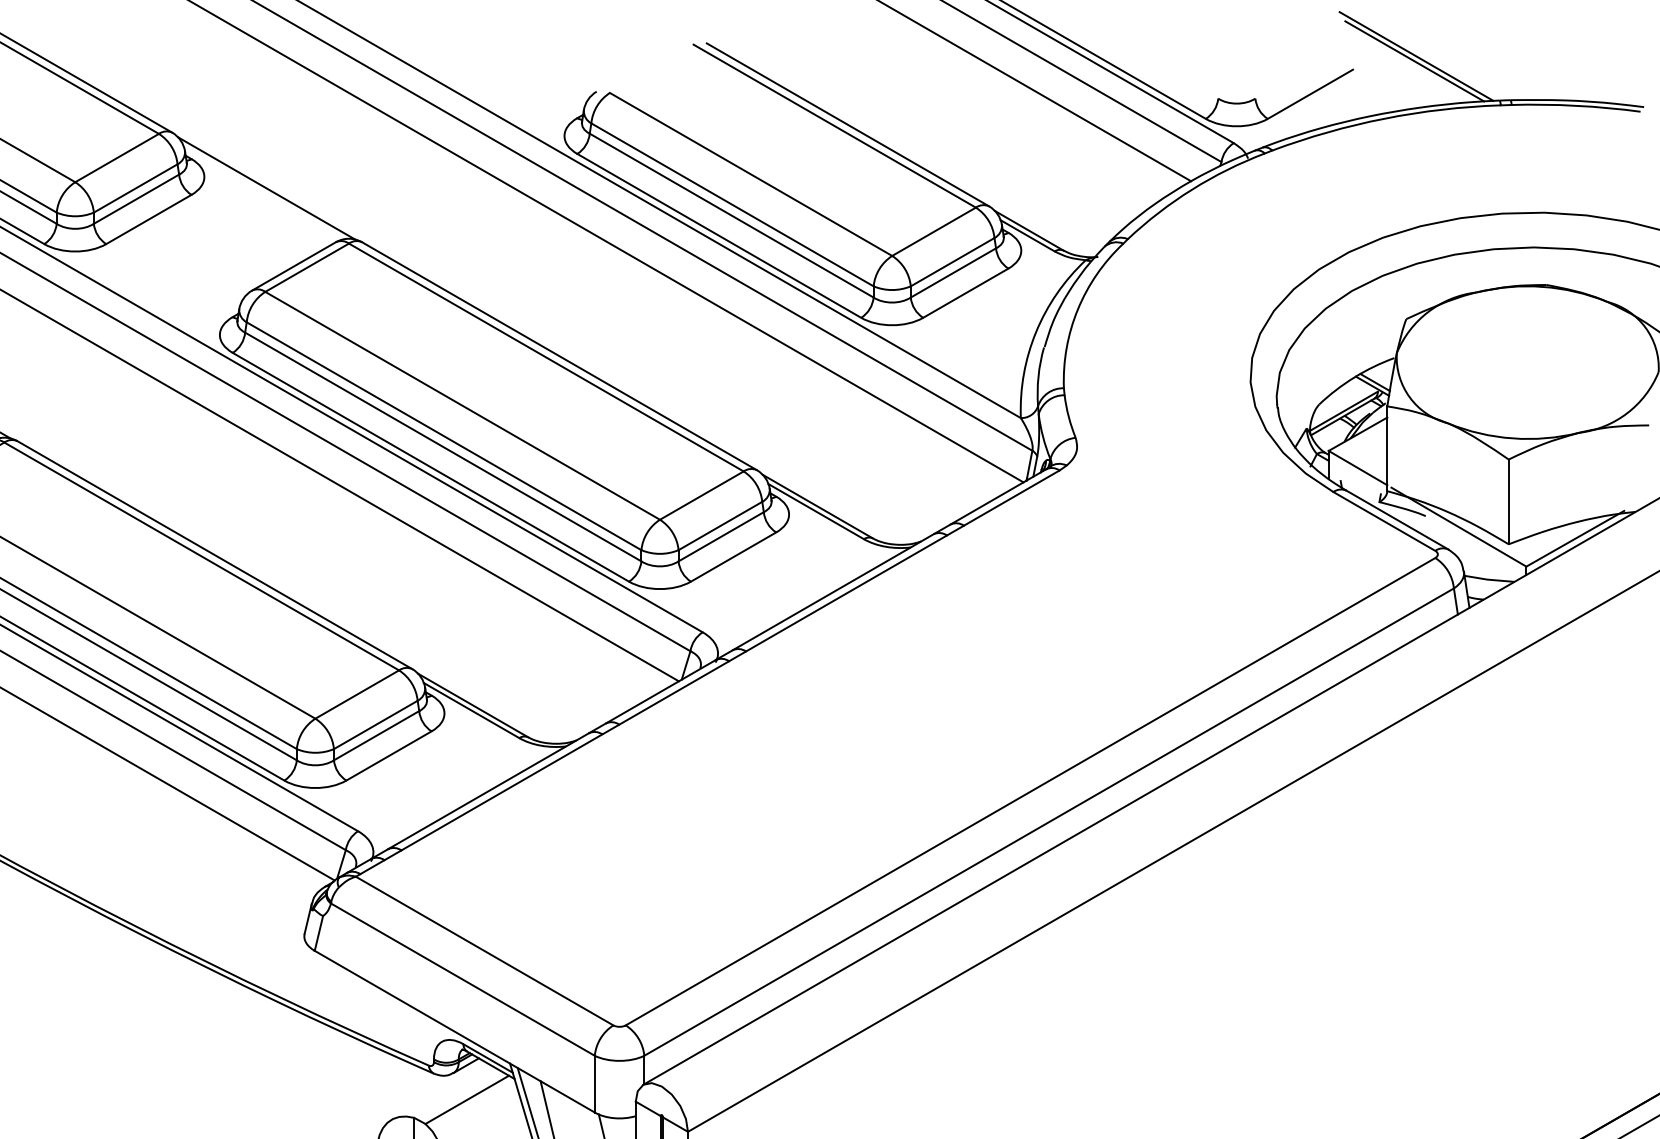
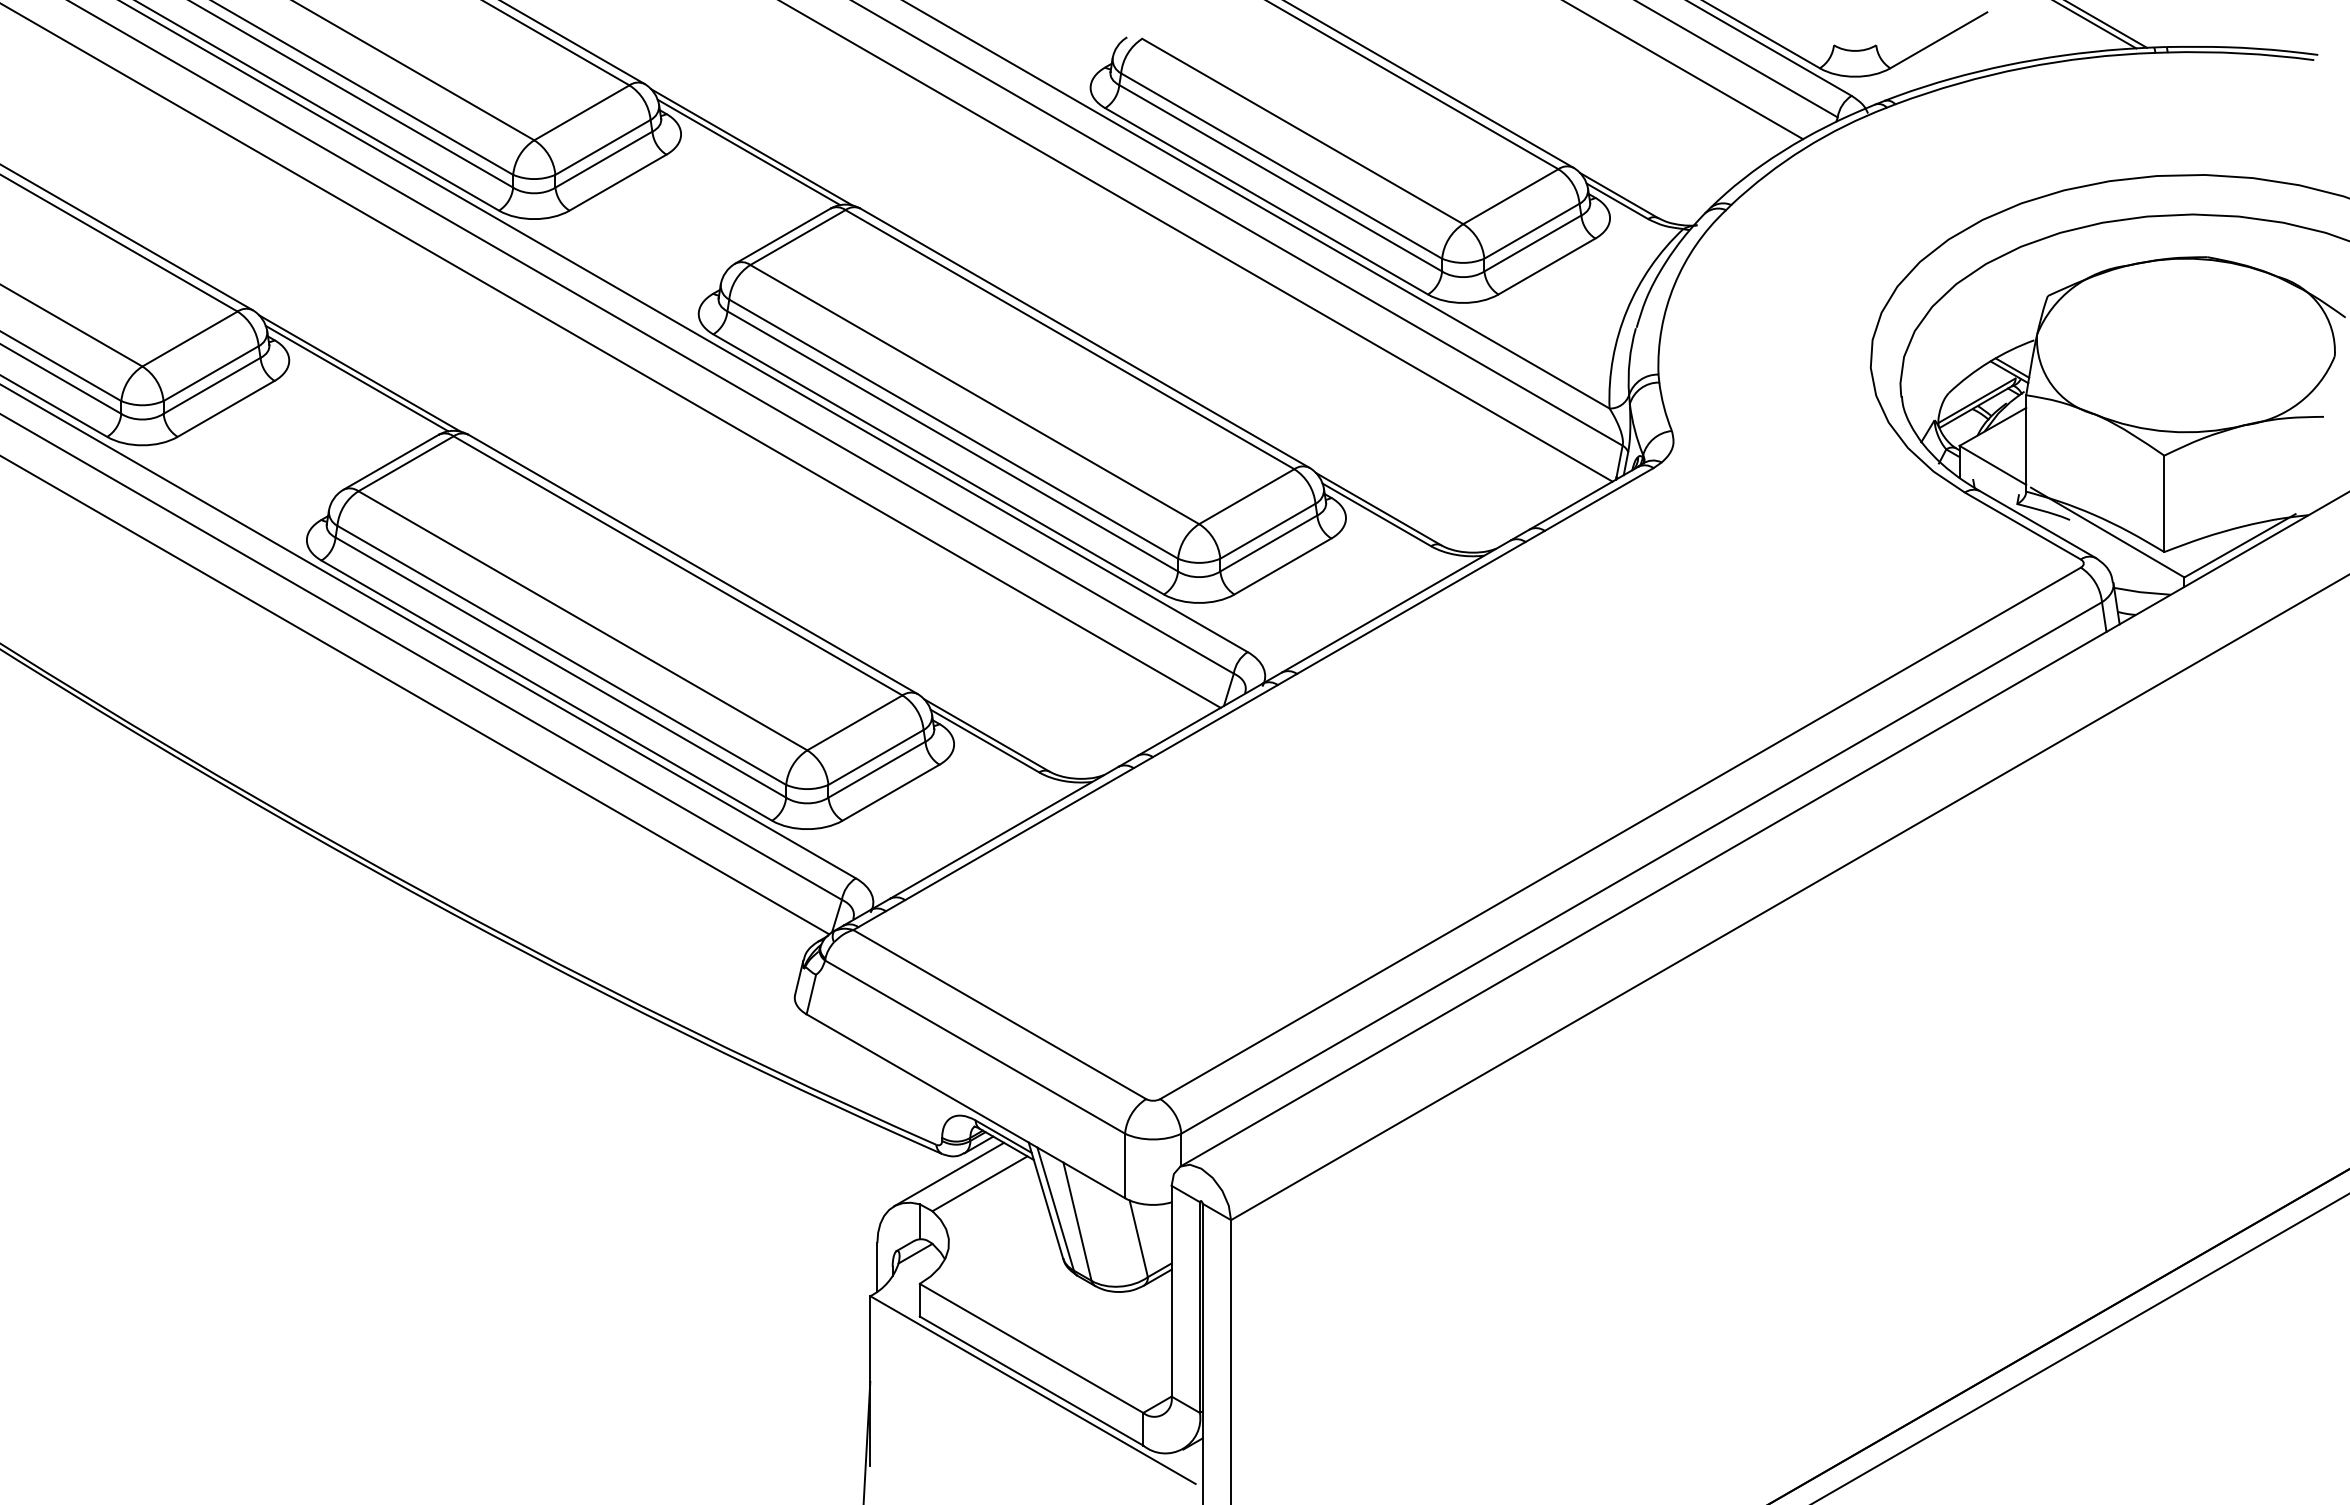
line: (263, 192) -> (748, 152), added
line: (439, 1091) -> (948, 1174), added

